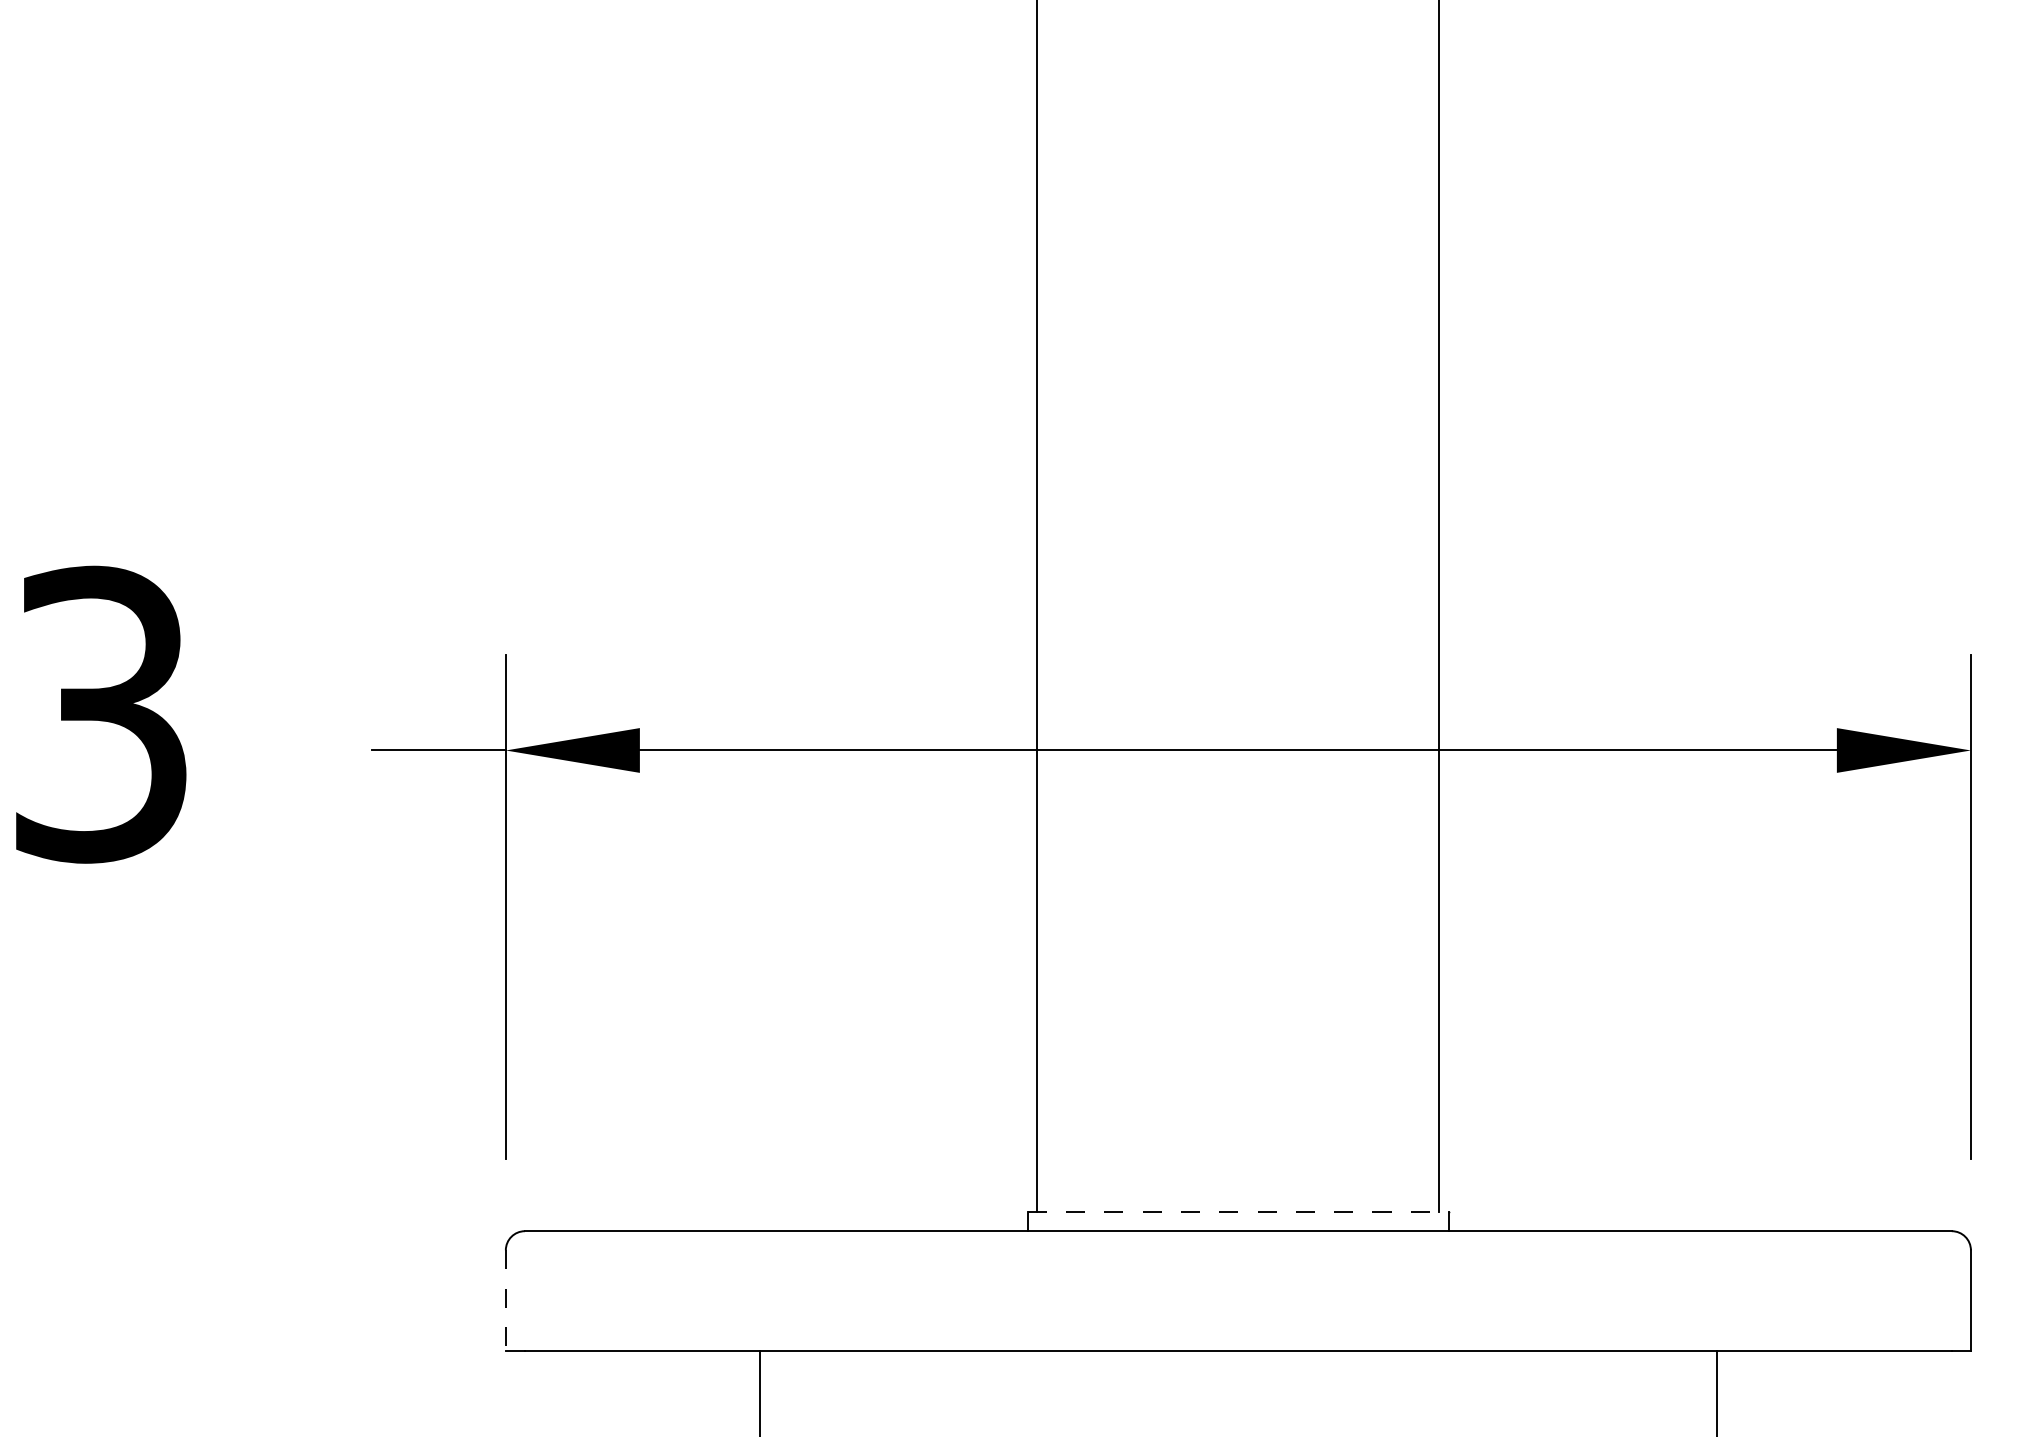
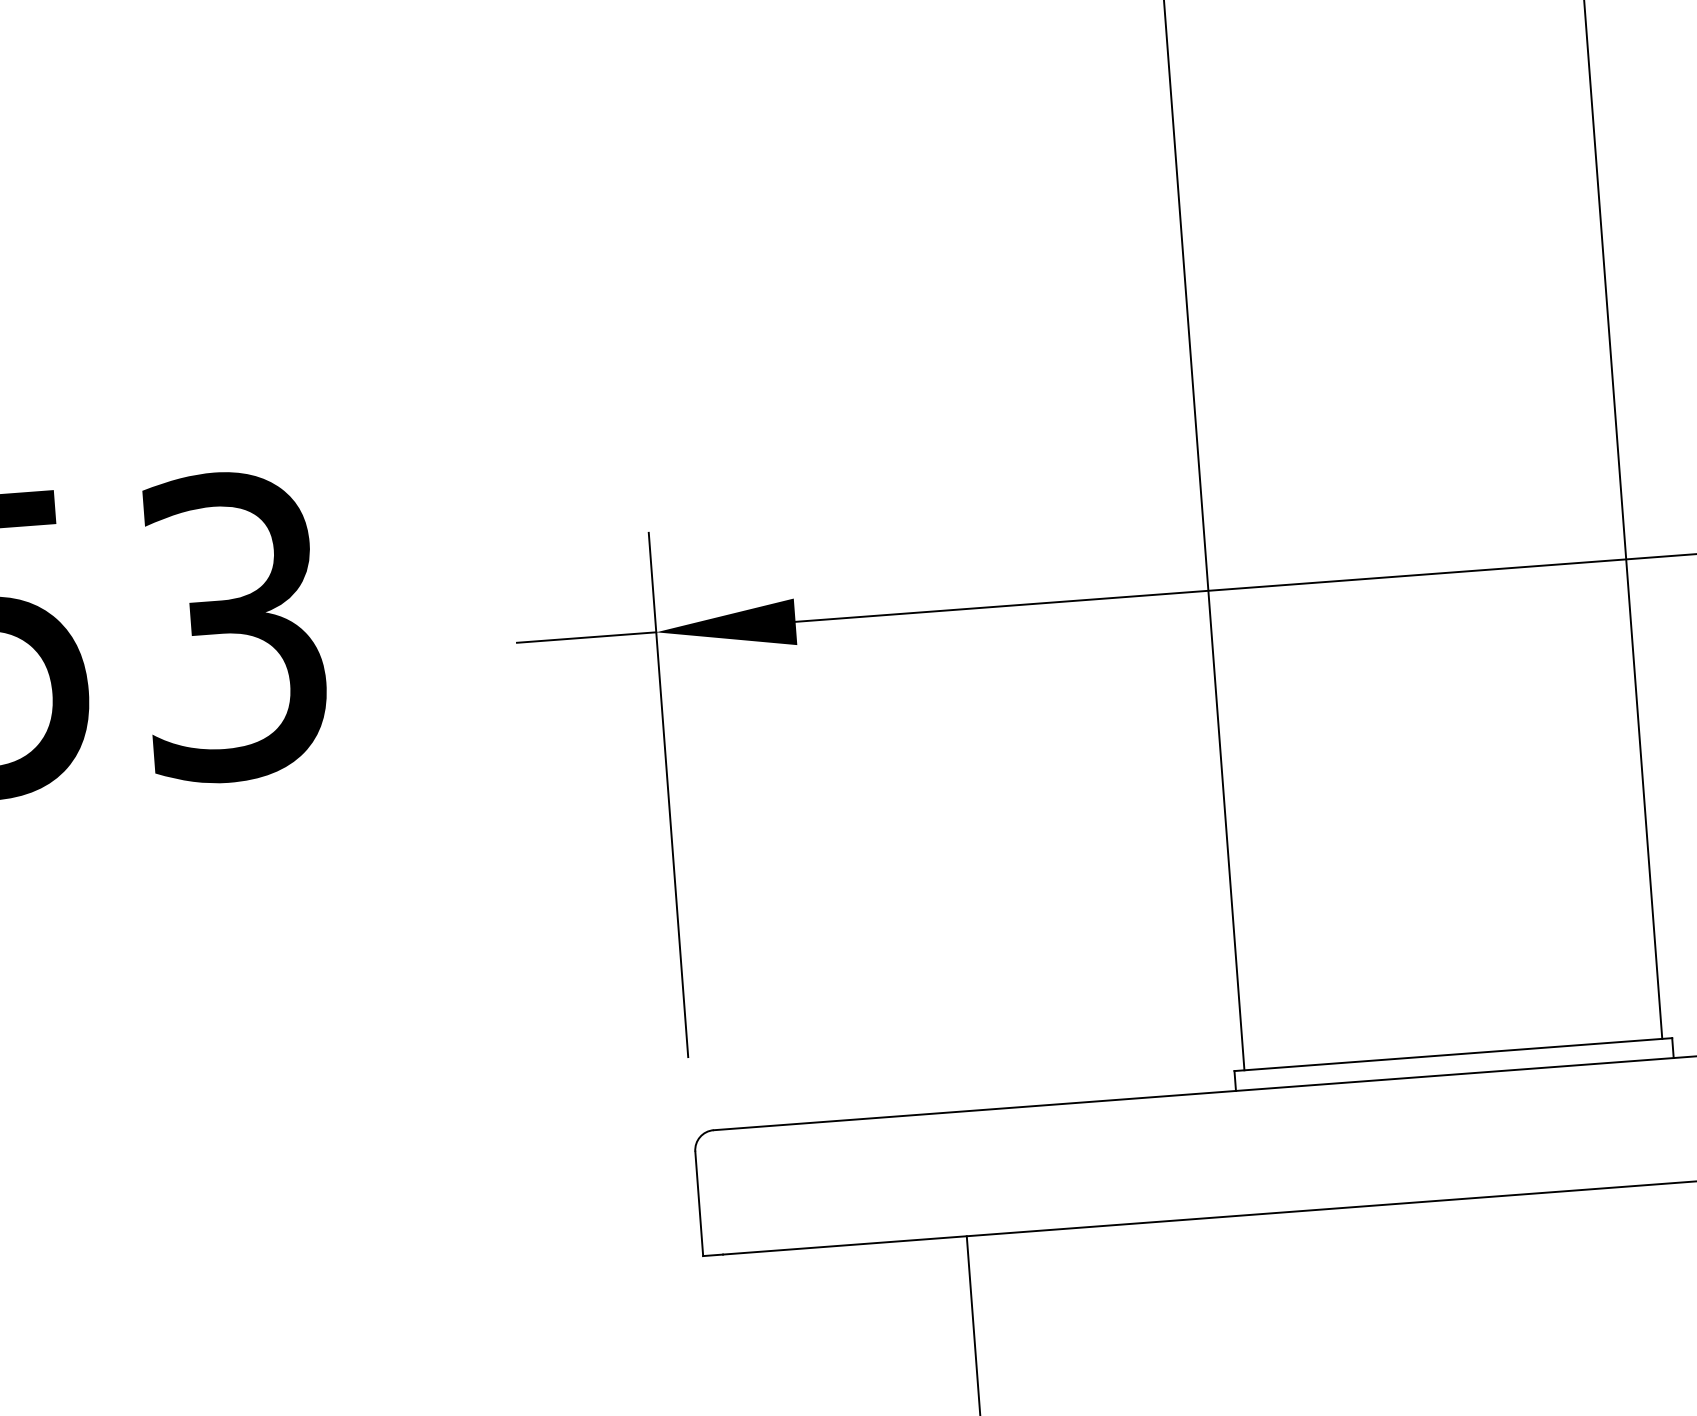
line: (1238, 1212) -> (1453, 1055), dashed -> solid
line: (505, 1301) -> (698, 1204), dashed -> solid

